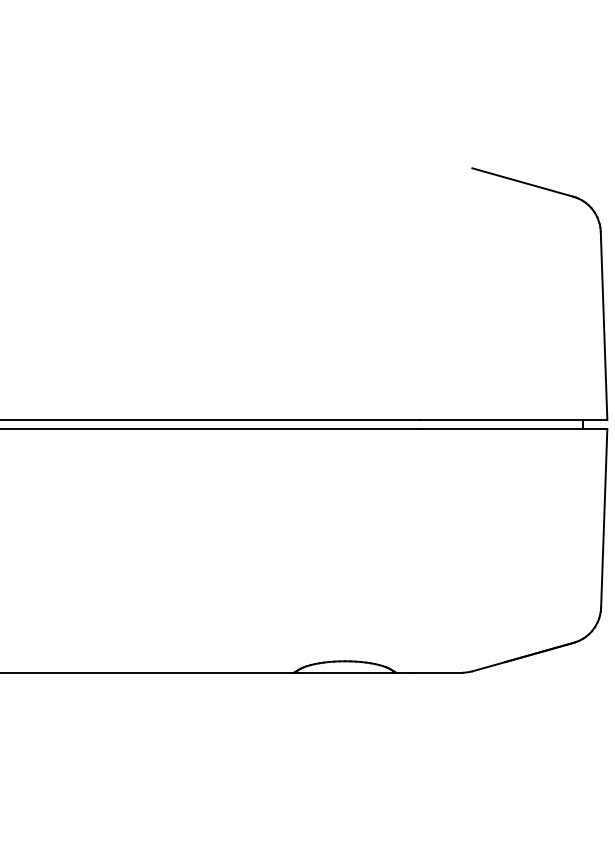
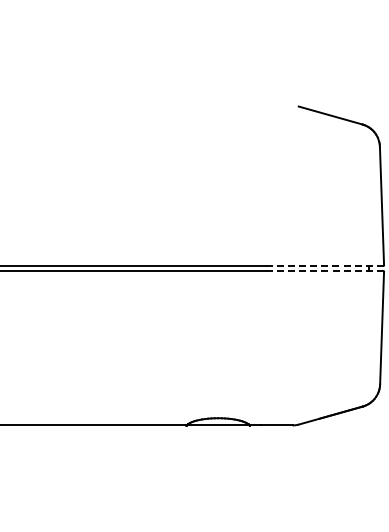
line: (513, 419) -> (324, 265), solid -> dashed
line: (514, 429) -> (325, 271), solid -> dashed

